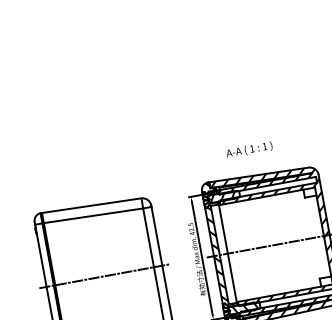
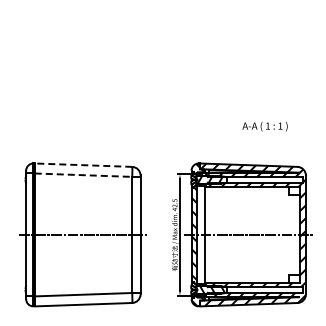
text: (248, 149) -> (264, 126), moved
line: (91, 205) -> (83, 165), solid -> dashed
line: (93, 216) -> (83, 175), solid -> dashed

